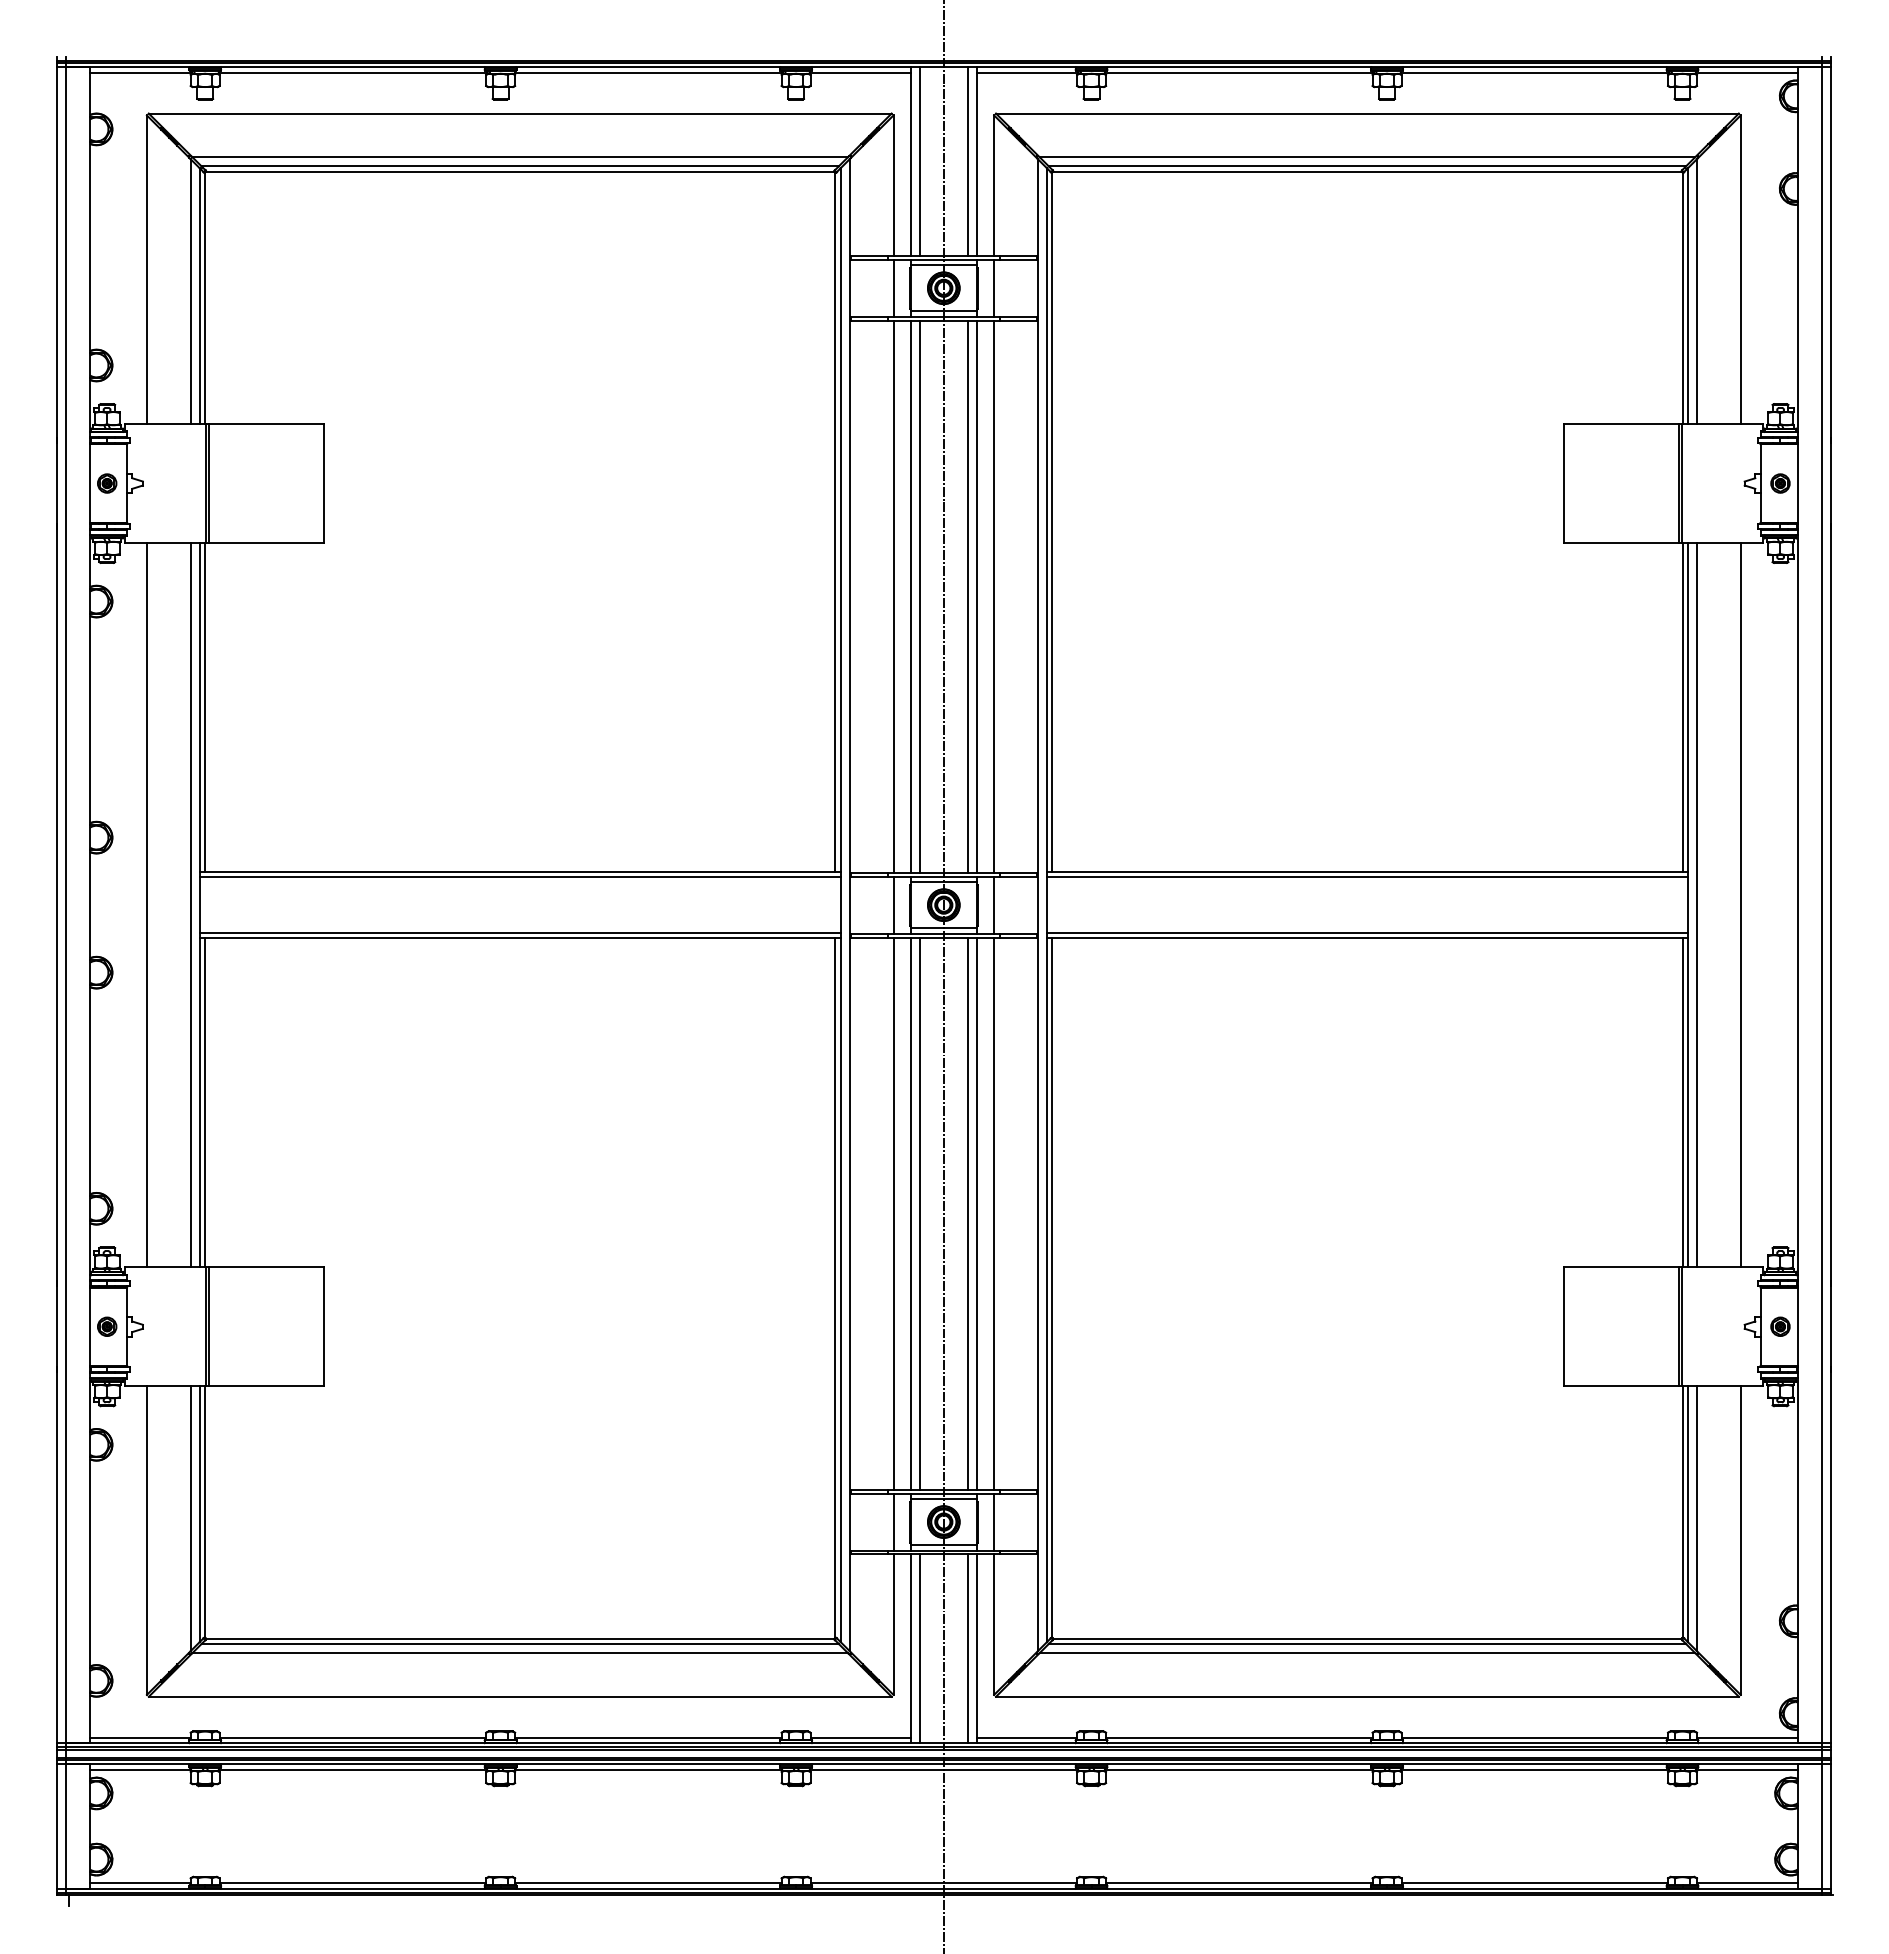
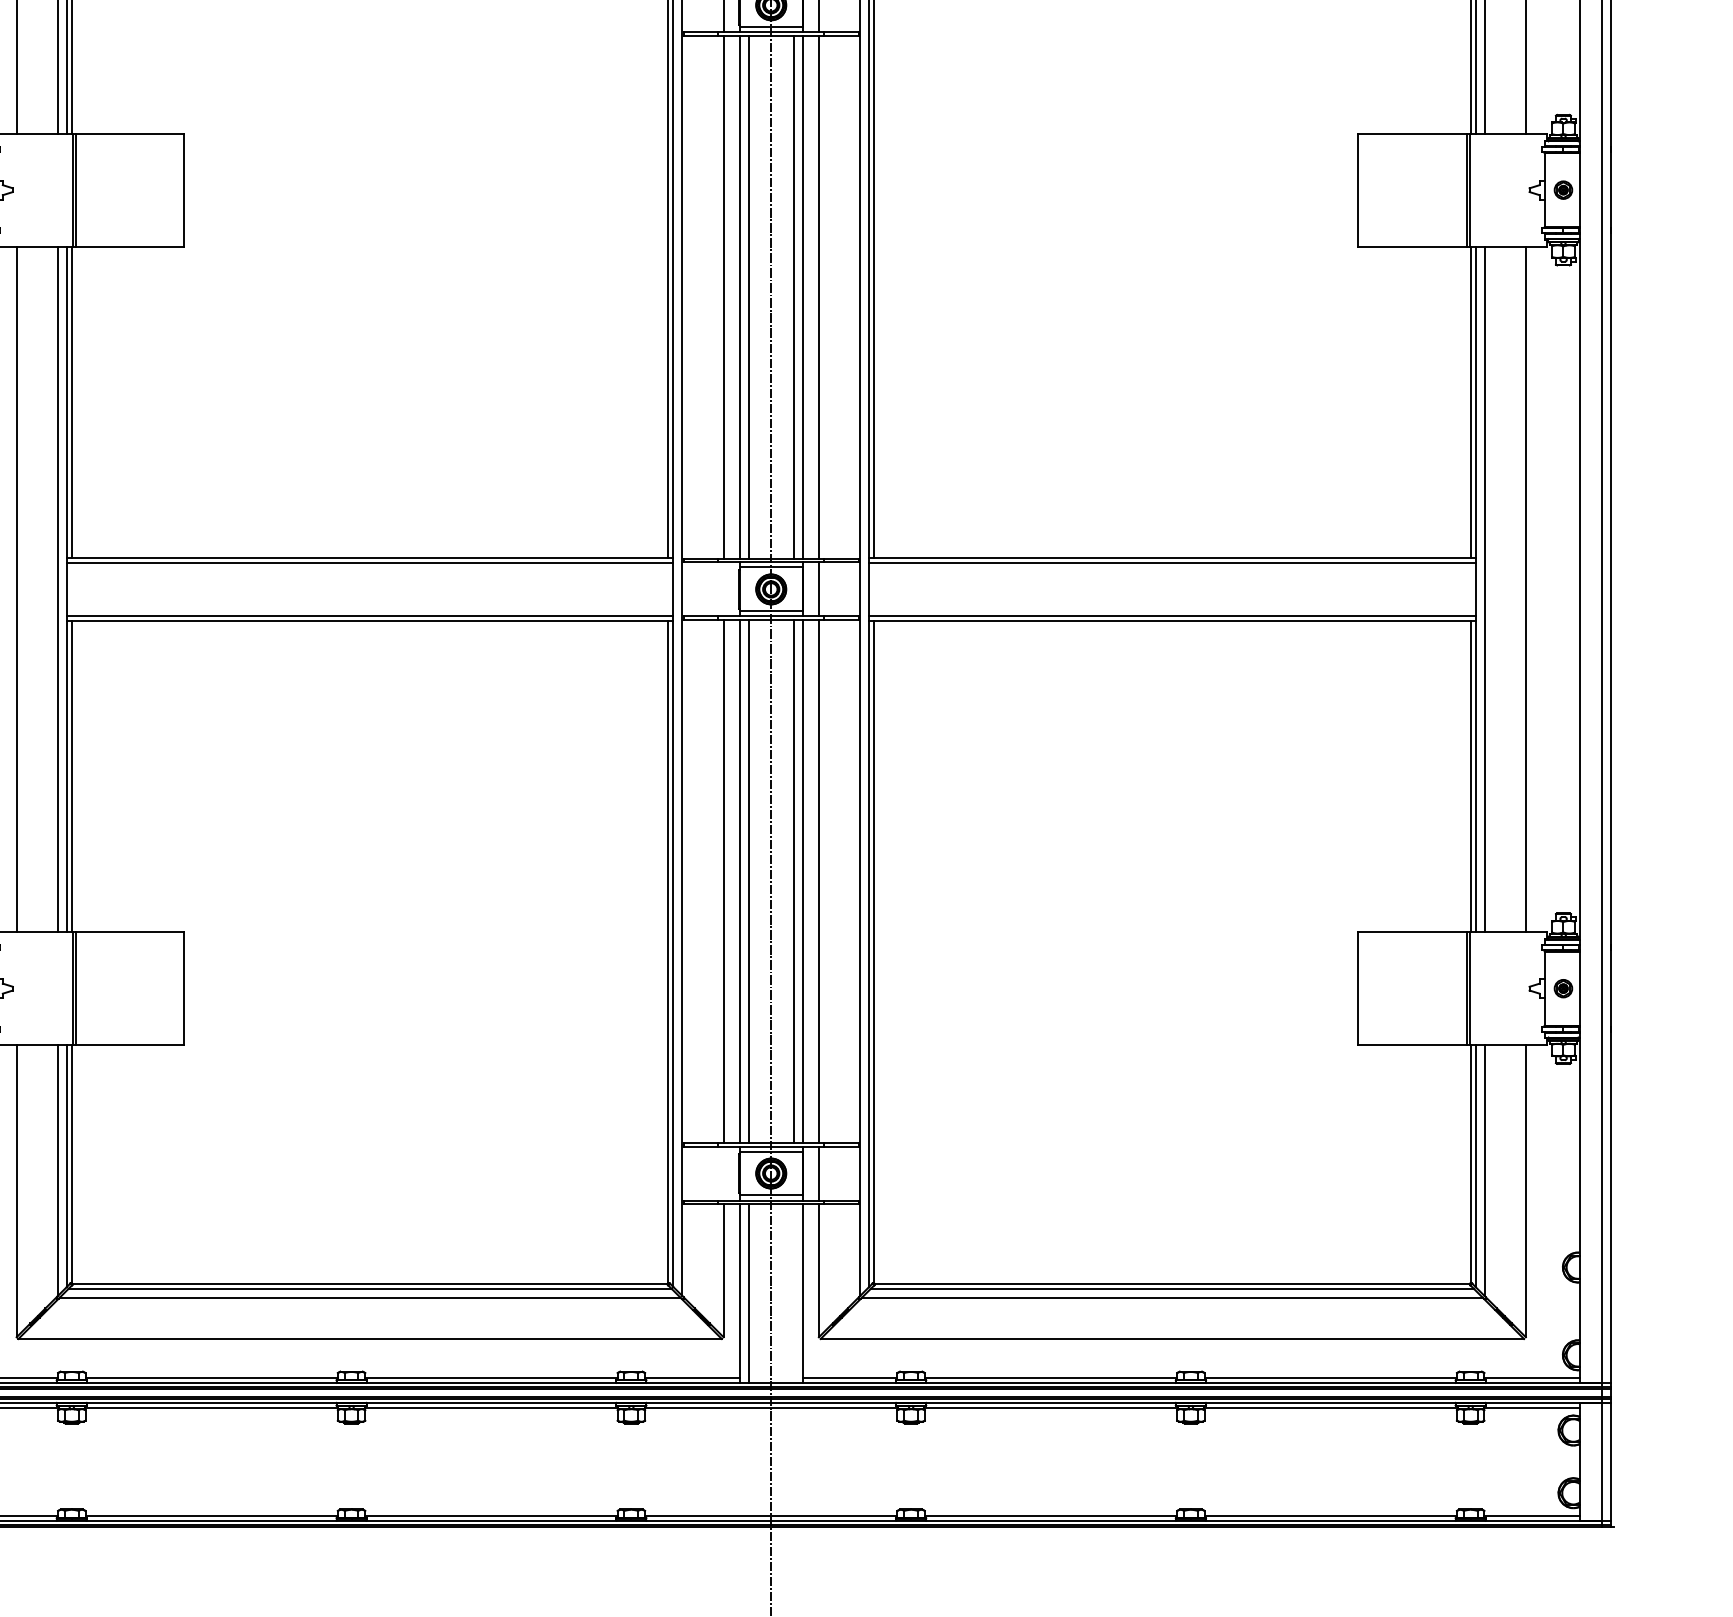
line: (893, 904) -> (723, 588), removed
line: (893, 1521) -> (723, 1173), removed
line: (967, 1648) -> (793, 1293), removed

